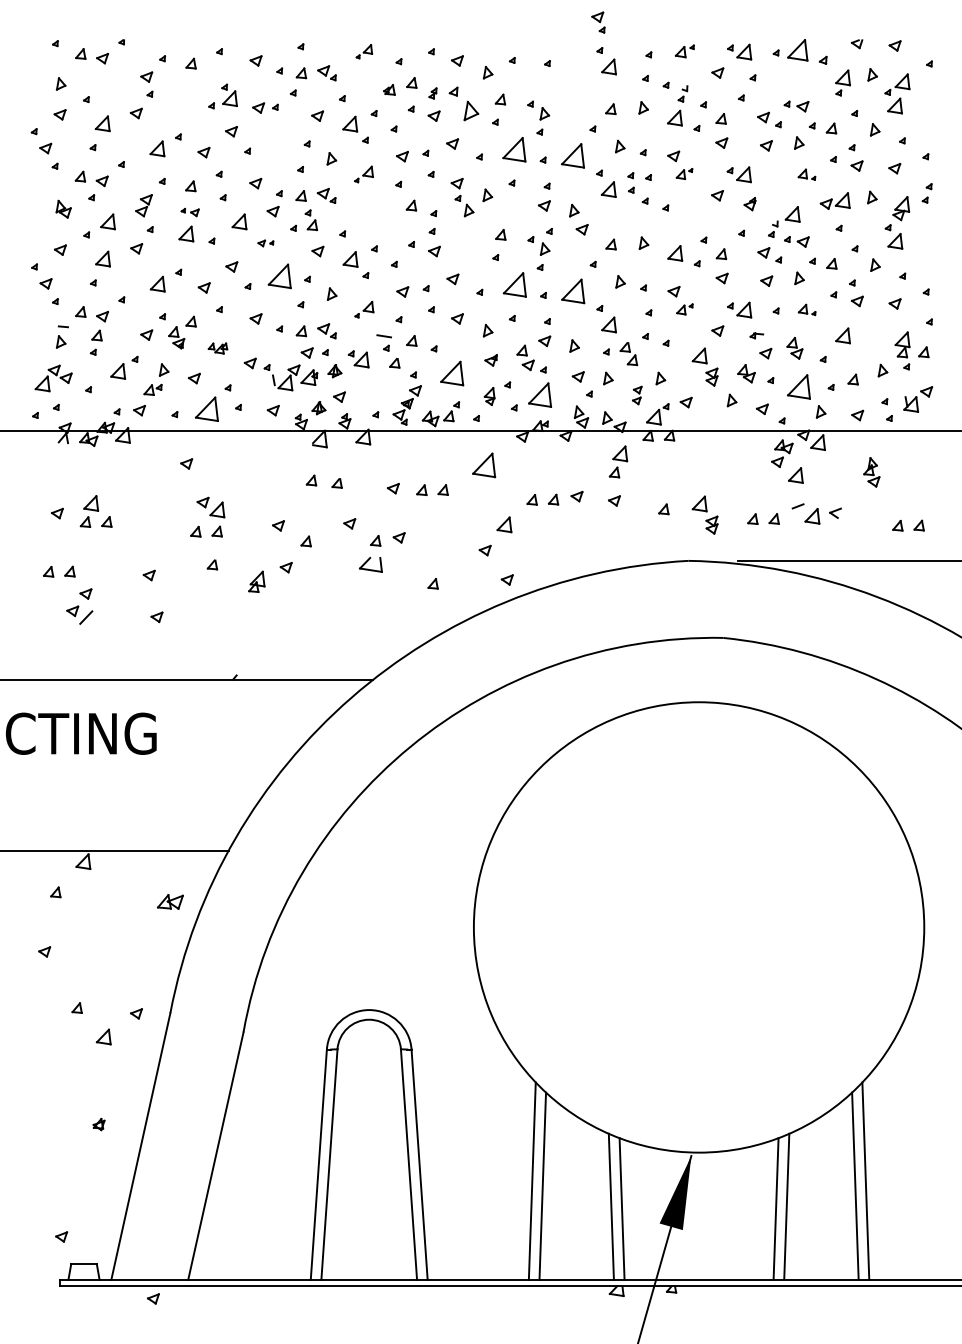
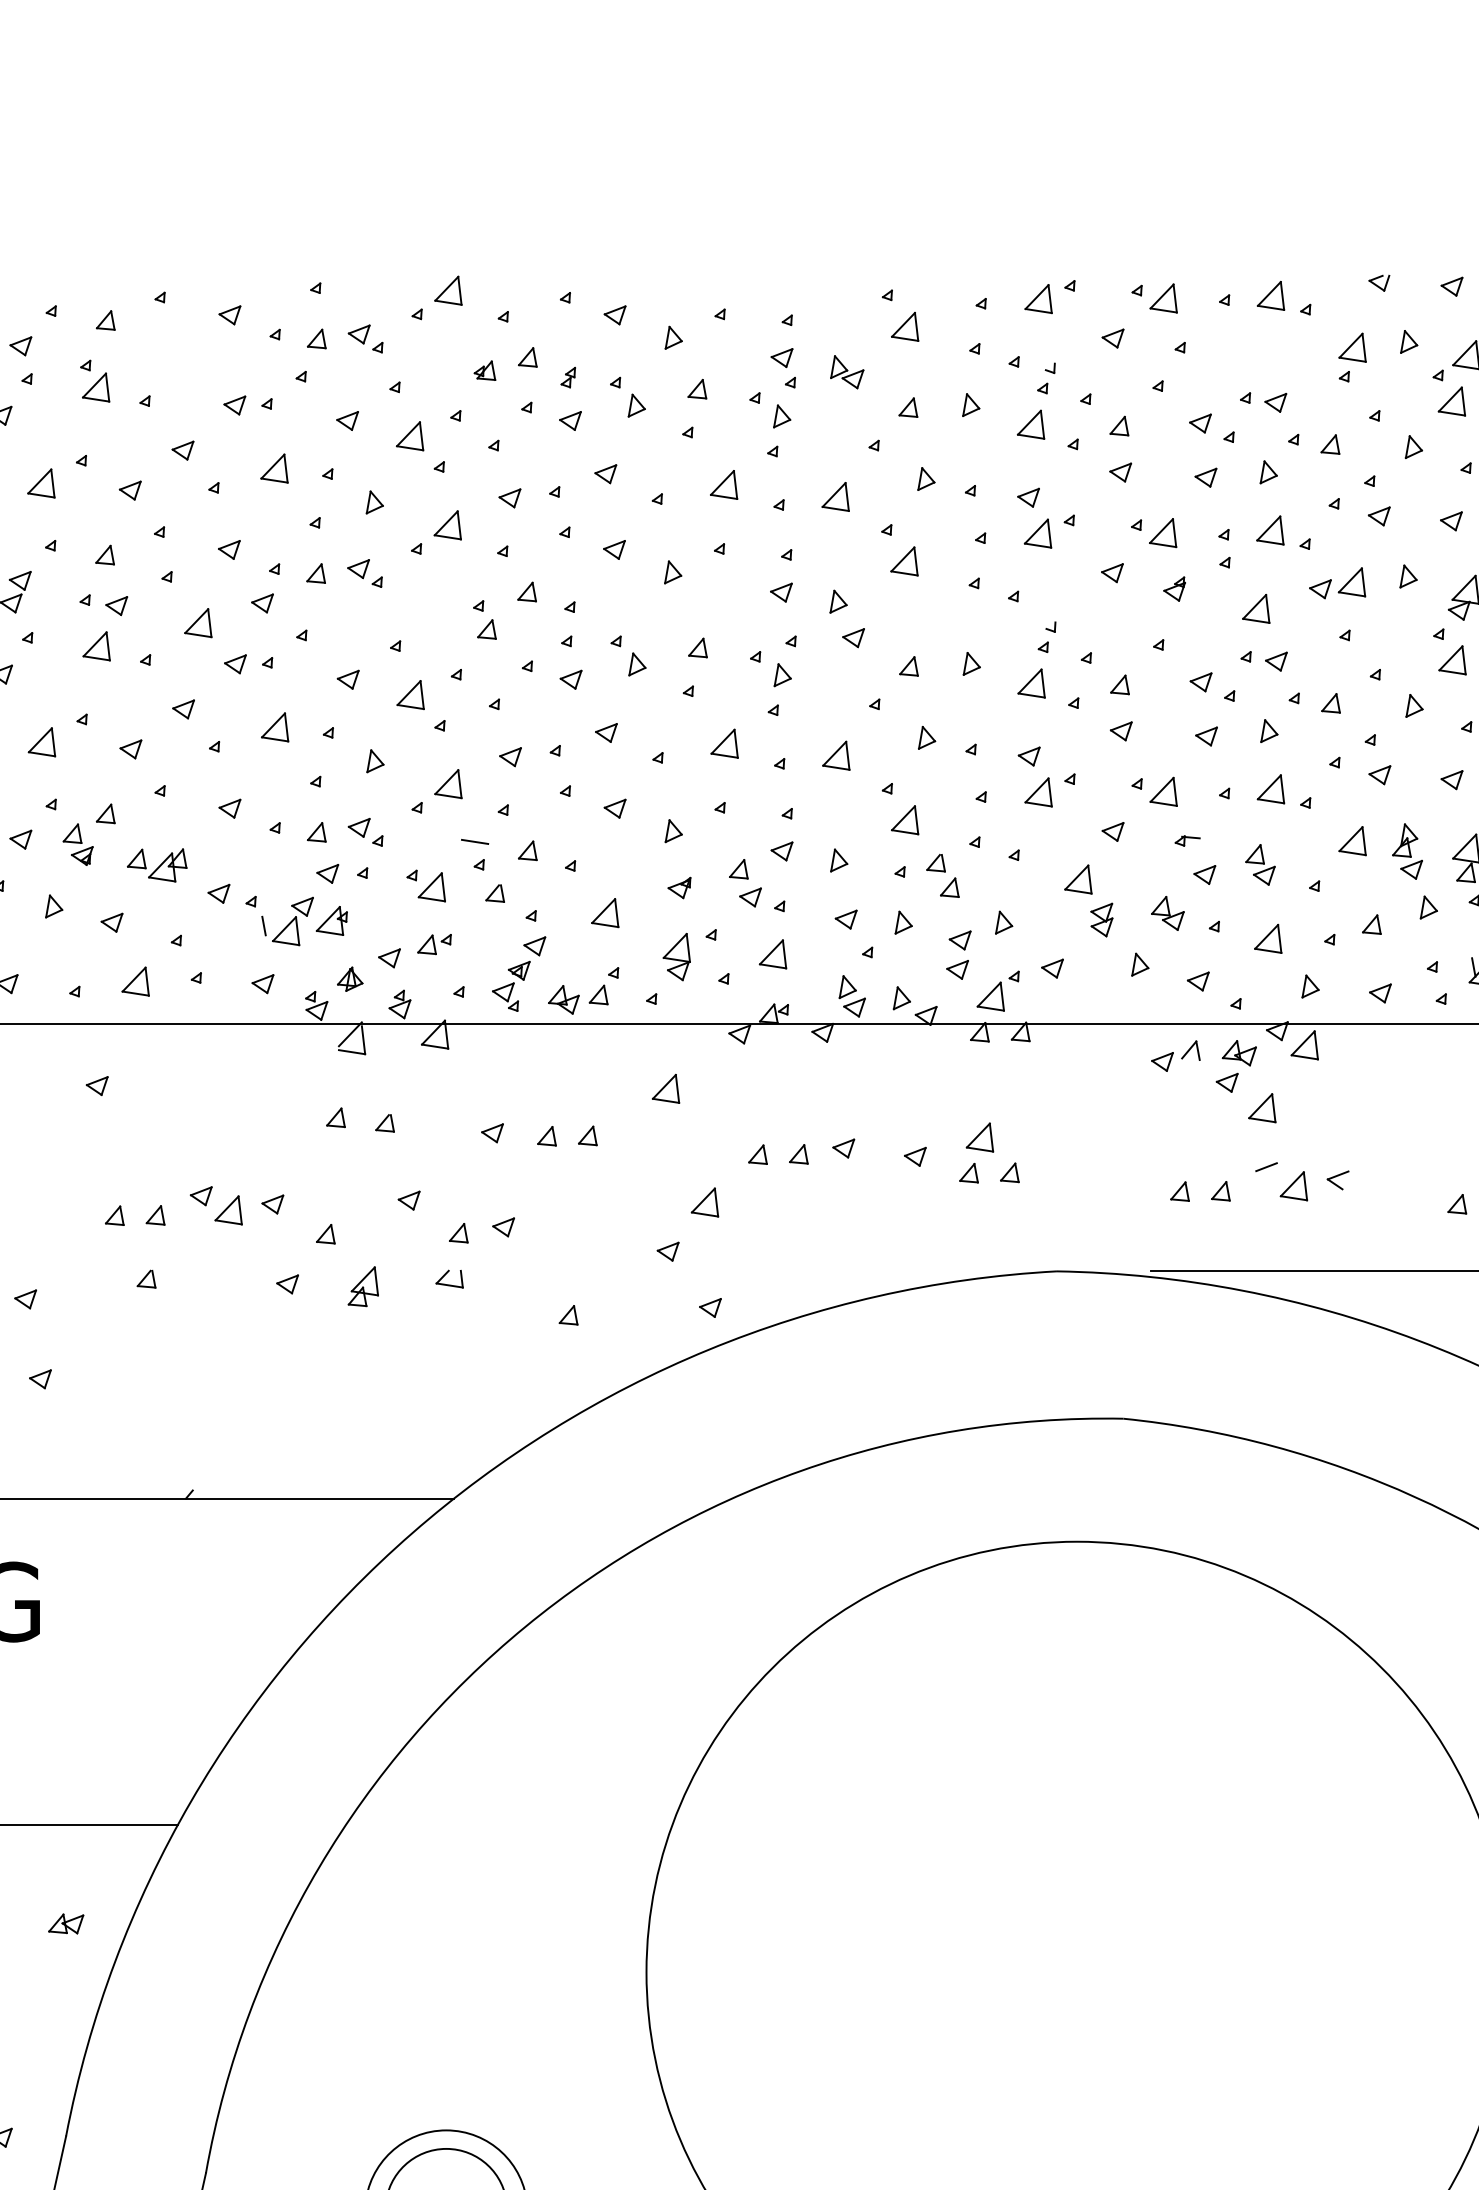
part: (598, 22) -> (783, 368), moved
part: (364, 51) -> (437, 297), size x1.67
part: (684, 51) -> (1049, 297), size x1.43
part: (806, 51) -> (1282, 297), size x0.71
part: (578, 90) -> (846, 371), added
part: (229, 94) -> (95, 379), moved
part: (464, 103) -> (628, 396), size x0.62
part: (279, 140) -> (274, 467), added
part: (514, 149) -> (724, 484), size x0.62
part: (572, 155) -> (835, 496), size x0.62
part: (684, 173) -> (1049, 530), size x1.67
part: (363, 174) -> (435, 532), size x1.43
part: (806, 174) -> (1282, 532), size x1.67
part: (630, 182) -> (1223, 547), moved
part: (464, 206) -> (628, 656), moved
part: (190, 212) -> (104, 605), size x1.43
part: (311, 220) -> (485, 620), moved
part: (773, 228) -> (1047, 635), moved
part: (265, 243) -> (247, 664), size x1.67
part: (279, 276) -> (274, 727), size x0.62
part: (514, 284) -> (724, 742), size x0.62
part: (572, 290) -> (835, 754), size x0.62
part: (364, 309) -> (437, 790), size x1.43
part: (684, 309) -> (1049, 790), size x1.67
part: (806, 309) -> (1282, 790), size x1.67
part: (217, 348) -> (156, 865), size x1.67
part: (334, 371) -> (379, 909), removed
part: (452, 373) -> (605, 913), size x0.62
part: (798, 386) -> (1267, 937), size x0.62
part: (152, 389) -> (433, 943), moved
part: (539, 394) -> (771, 953), size x0.62
part: (637, 395) -> (959, 955), size x1.43
part: (489, 396) -> (676, 957), size x1.43
part: (206, 409) -> (135, 981), size x0.62
part: (750, 448) -> (1175, 1056), added
part: (618, 461) -> (976, 1152), moved
part: (483, 465) -> (664, 1088), size x0.62
part: (871, 472) -> (1406, 851), moved
part: (210, 507) -> (215, 1205), moved
part: (704, 514) -> (1087, 1182), removed
part: (370, 564) -> (448, 1278), size x0.62
part: (256, 581) -> (362, 1285), moved
part: (170, 902) -> (66, 1924), size x0.71

